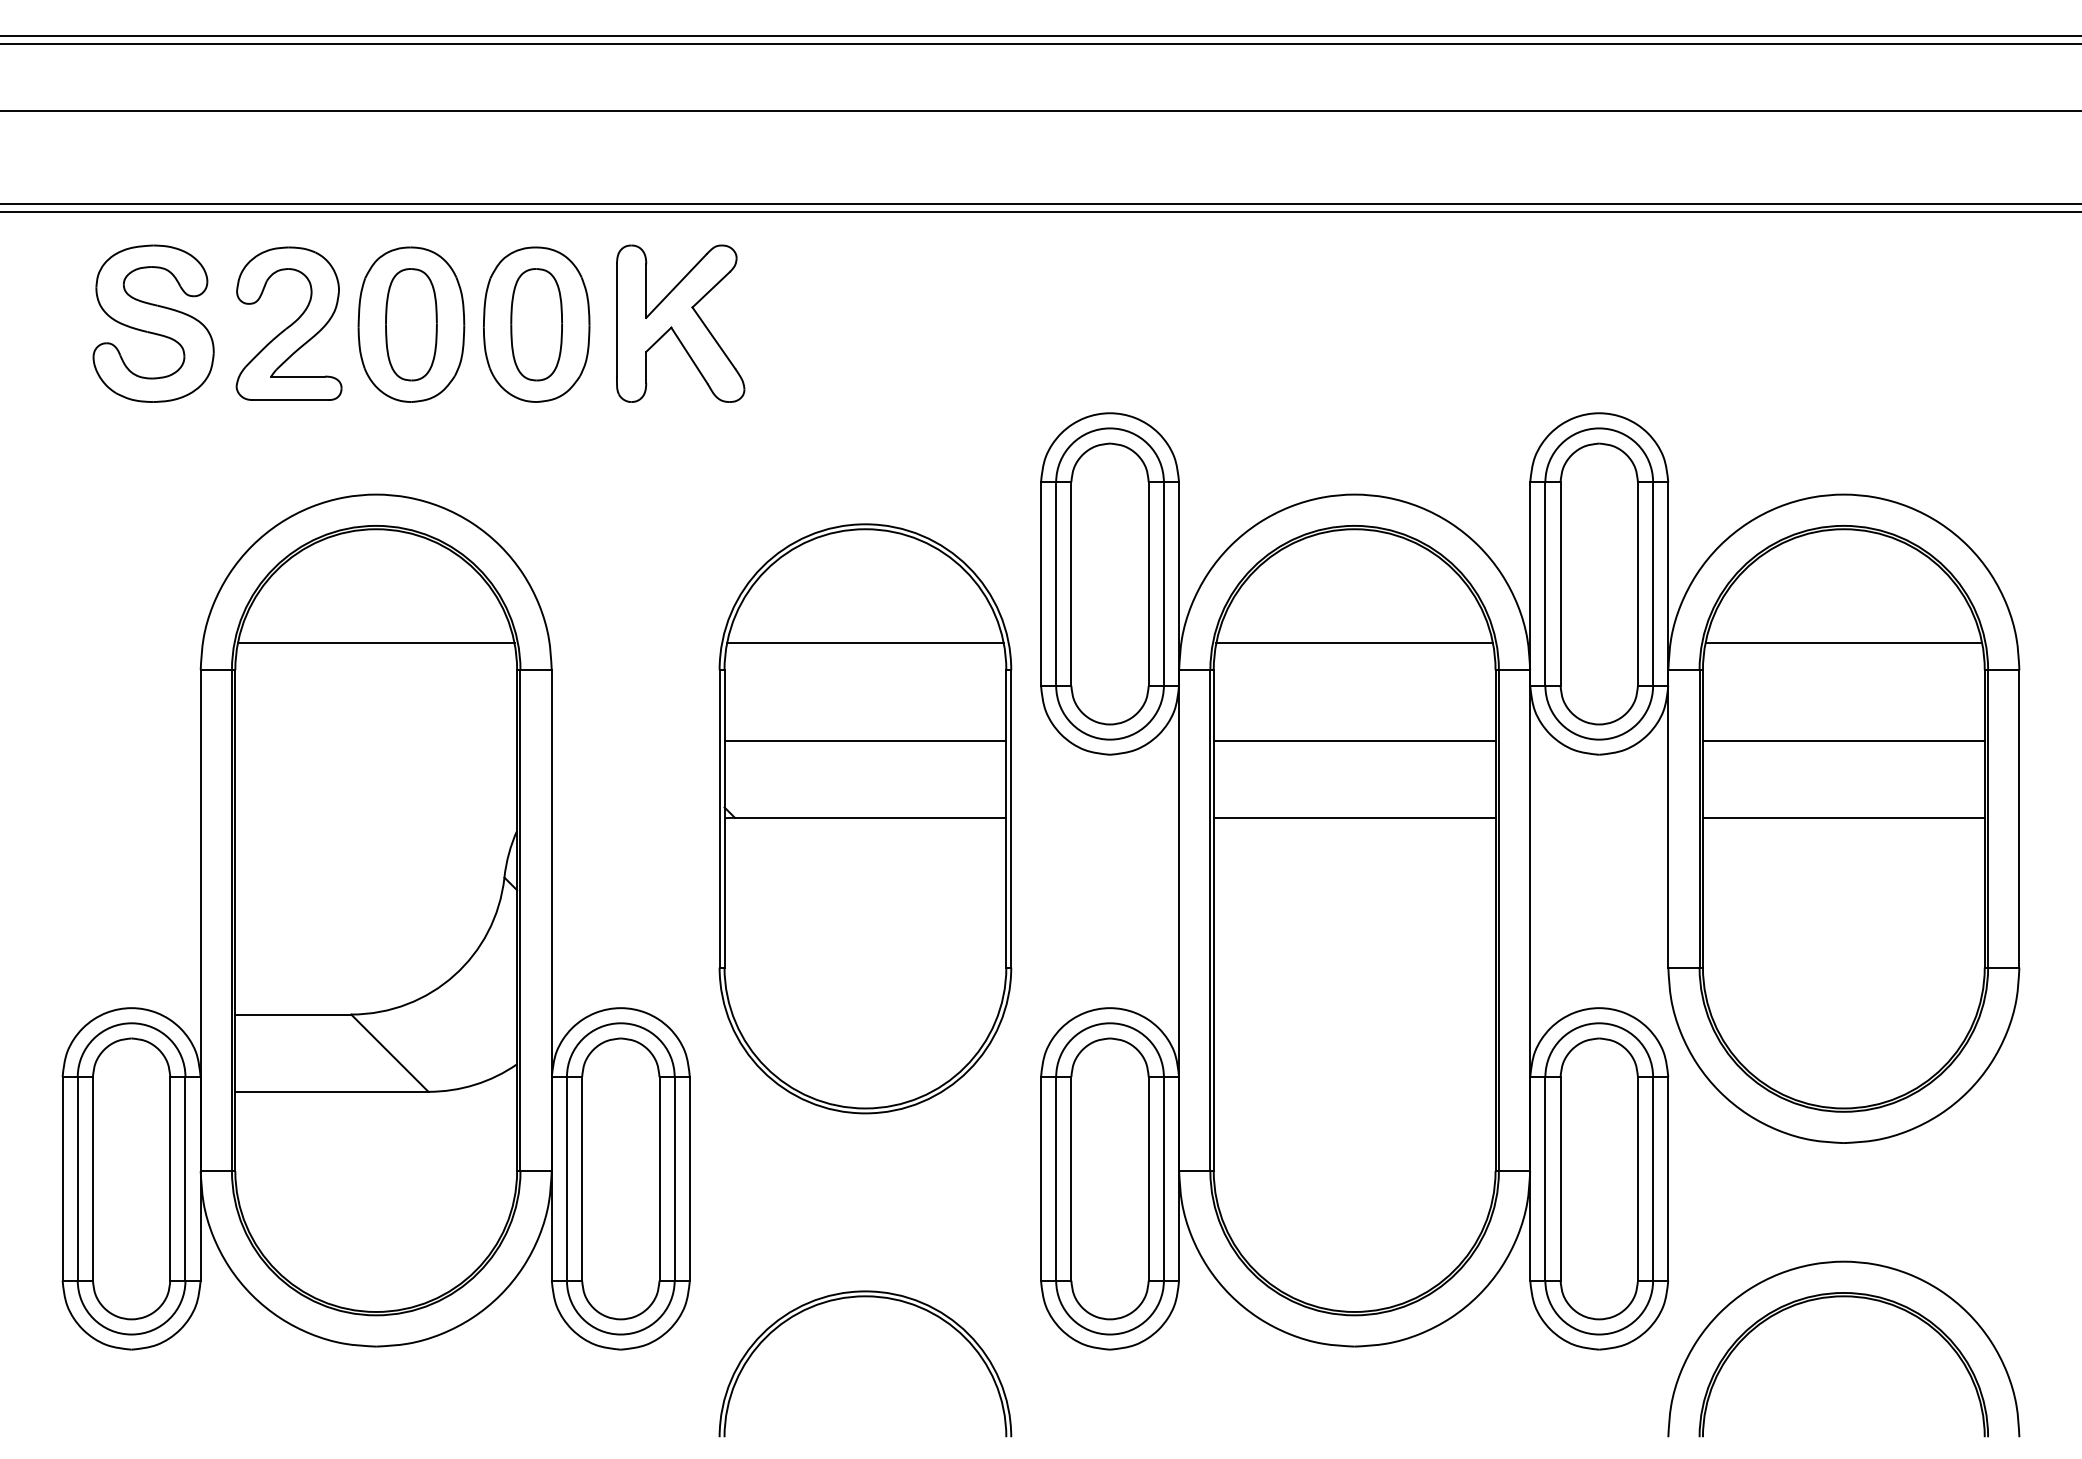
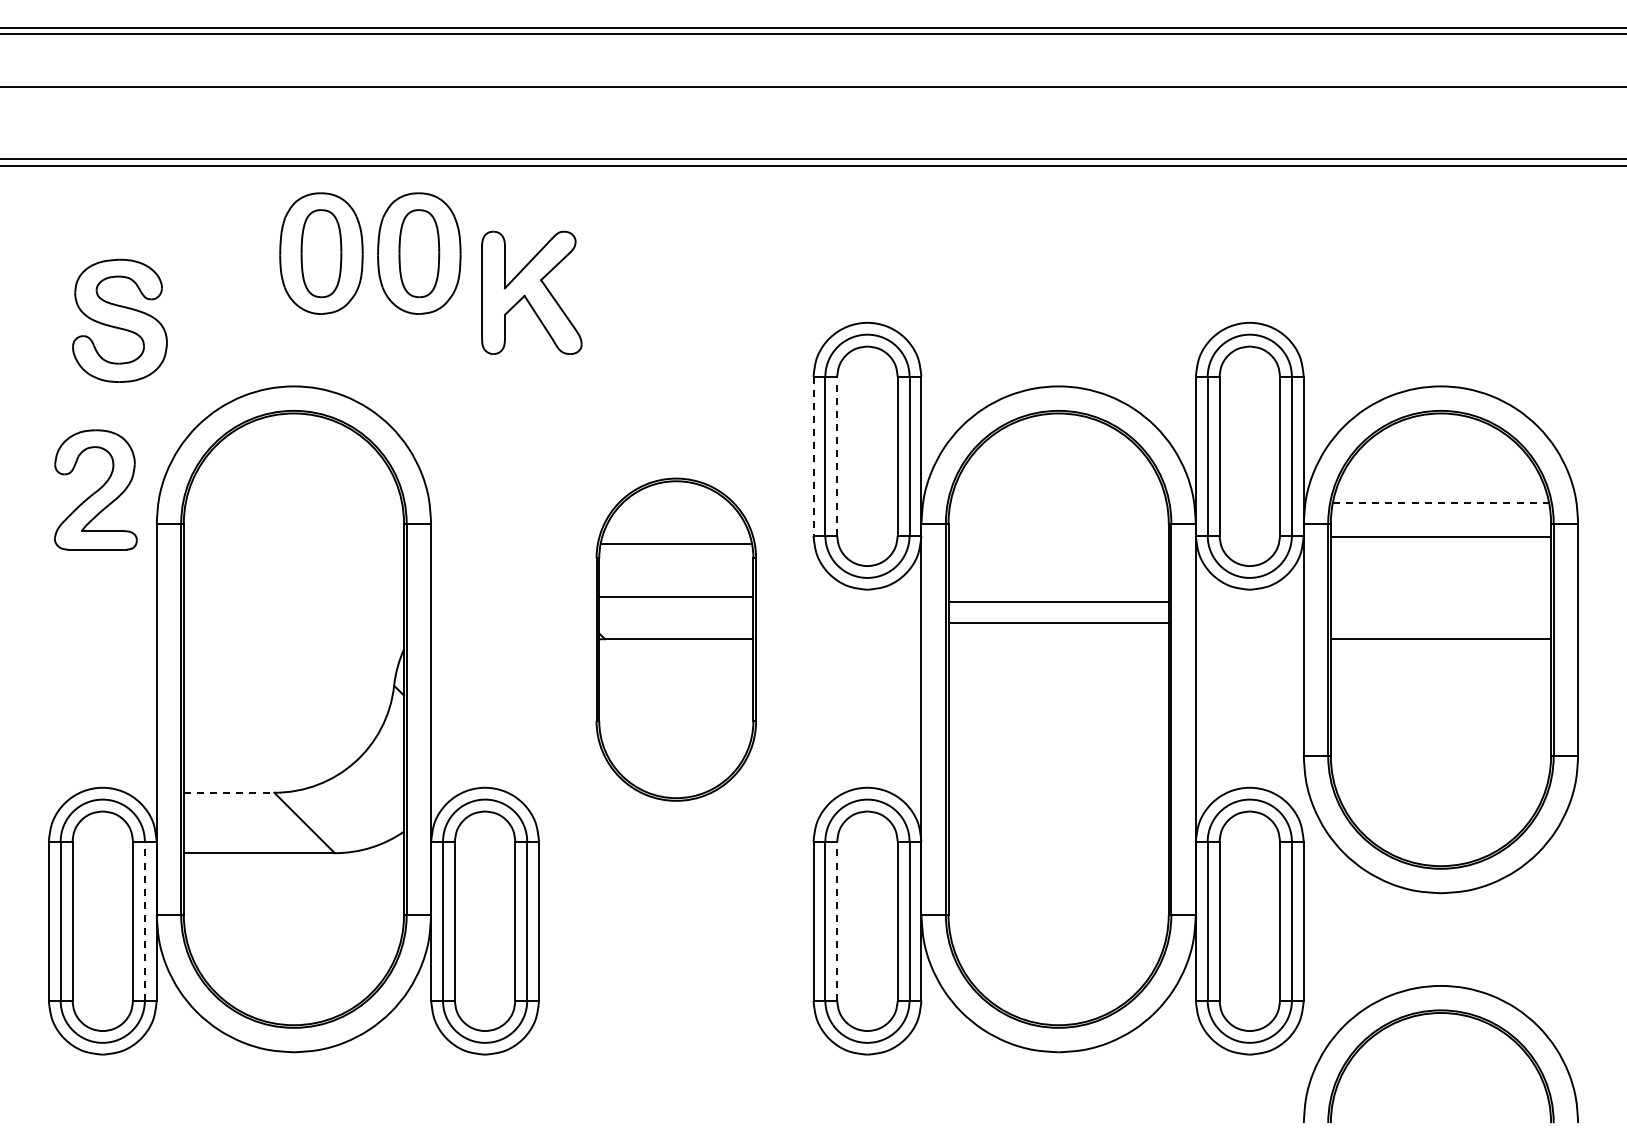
part: (153, 323) -> (119, 320), moved
part: (288, 323) -> (95, 489), moved
part: (680, 323) -> (531, 292), moved
line: (1041, 584) -> (813, 456), solid -> dashed
line: (1071, 584) -> (837, 456), solid -> dashed
line: (375, 643) -> (293, 502), removed
line: (1354, 643) -> (1058, 502), removed
line: (1844, 643) -> (1441, 502), solid -> dashed
line: (1354, 740) -> (1058, 622), moved
line: (1843, 740) -> (1440, 536), moved
part: (865, 818) -> (676, 639), size x0.7
line: (1354, 818) -> (1058, 602), moved
line: (293, 1014) -> (229, 792), solid -> dashed
line: (185, 1179) -> (144, 921), solid -> dashed
line: (1071, 1179) -> (837, 921), solid -> dashed
part: (873, 1298) -> (682, 1014), removed

